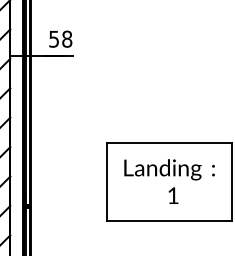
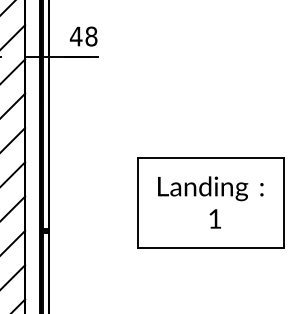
text: (53, 39) -> (75, 36), 58 -> 48

